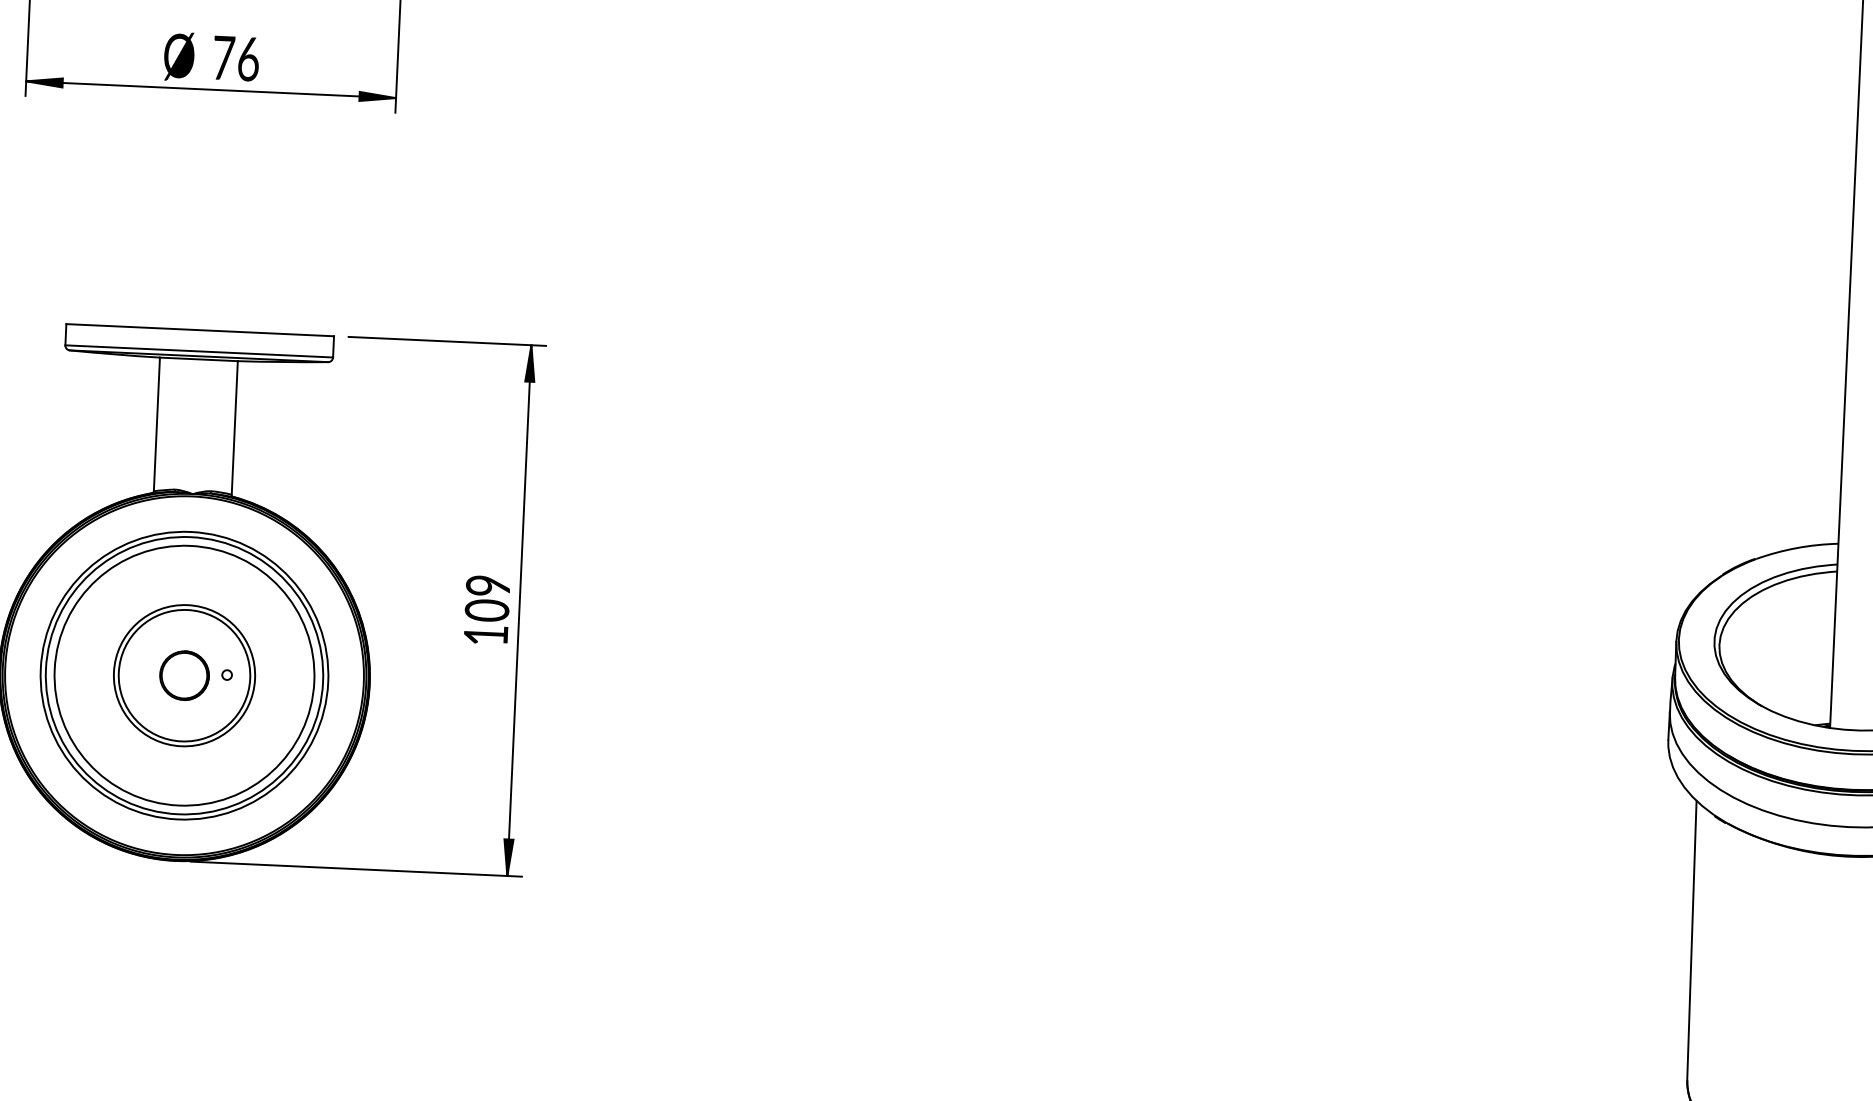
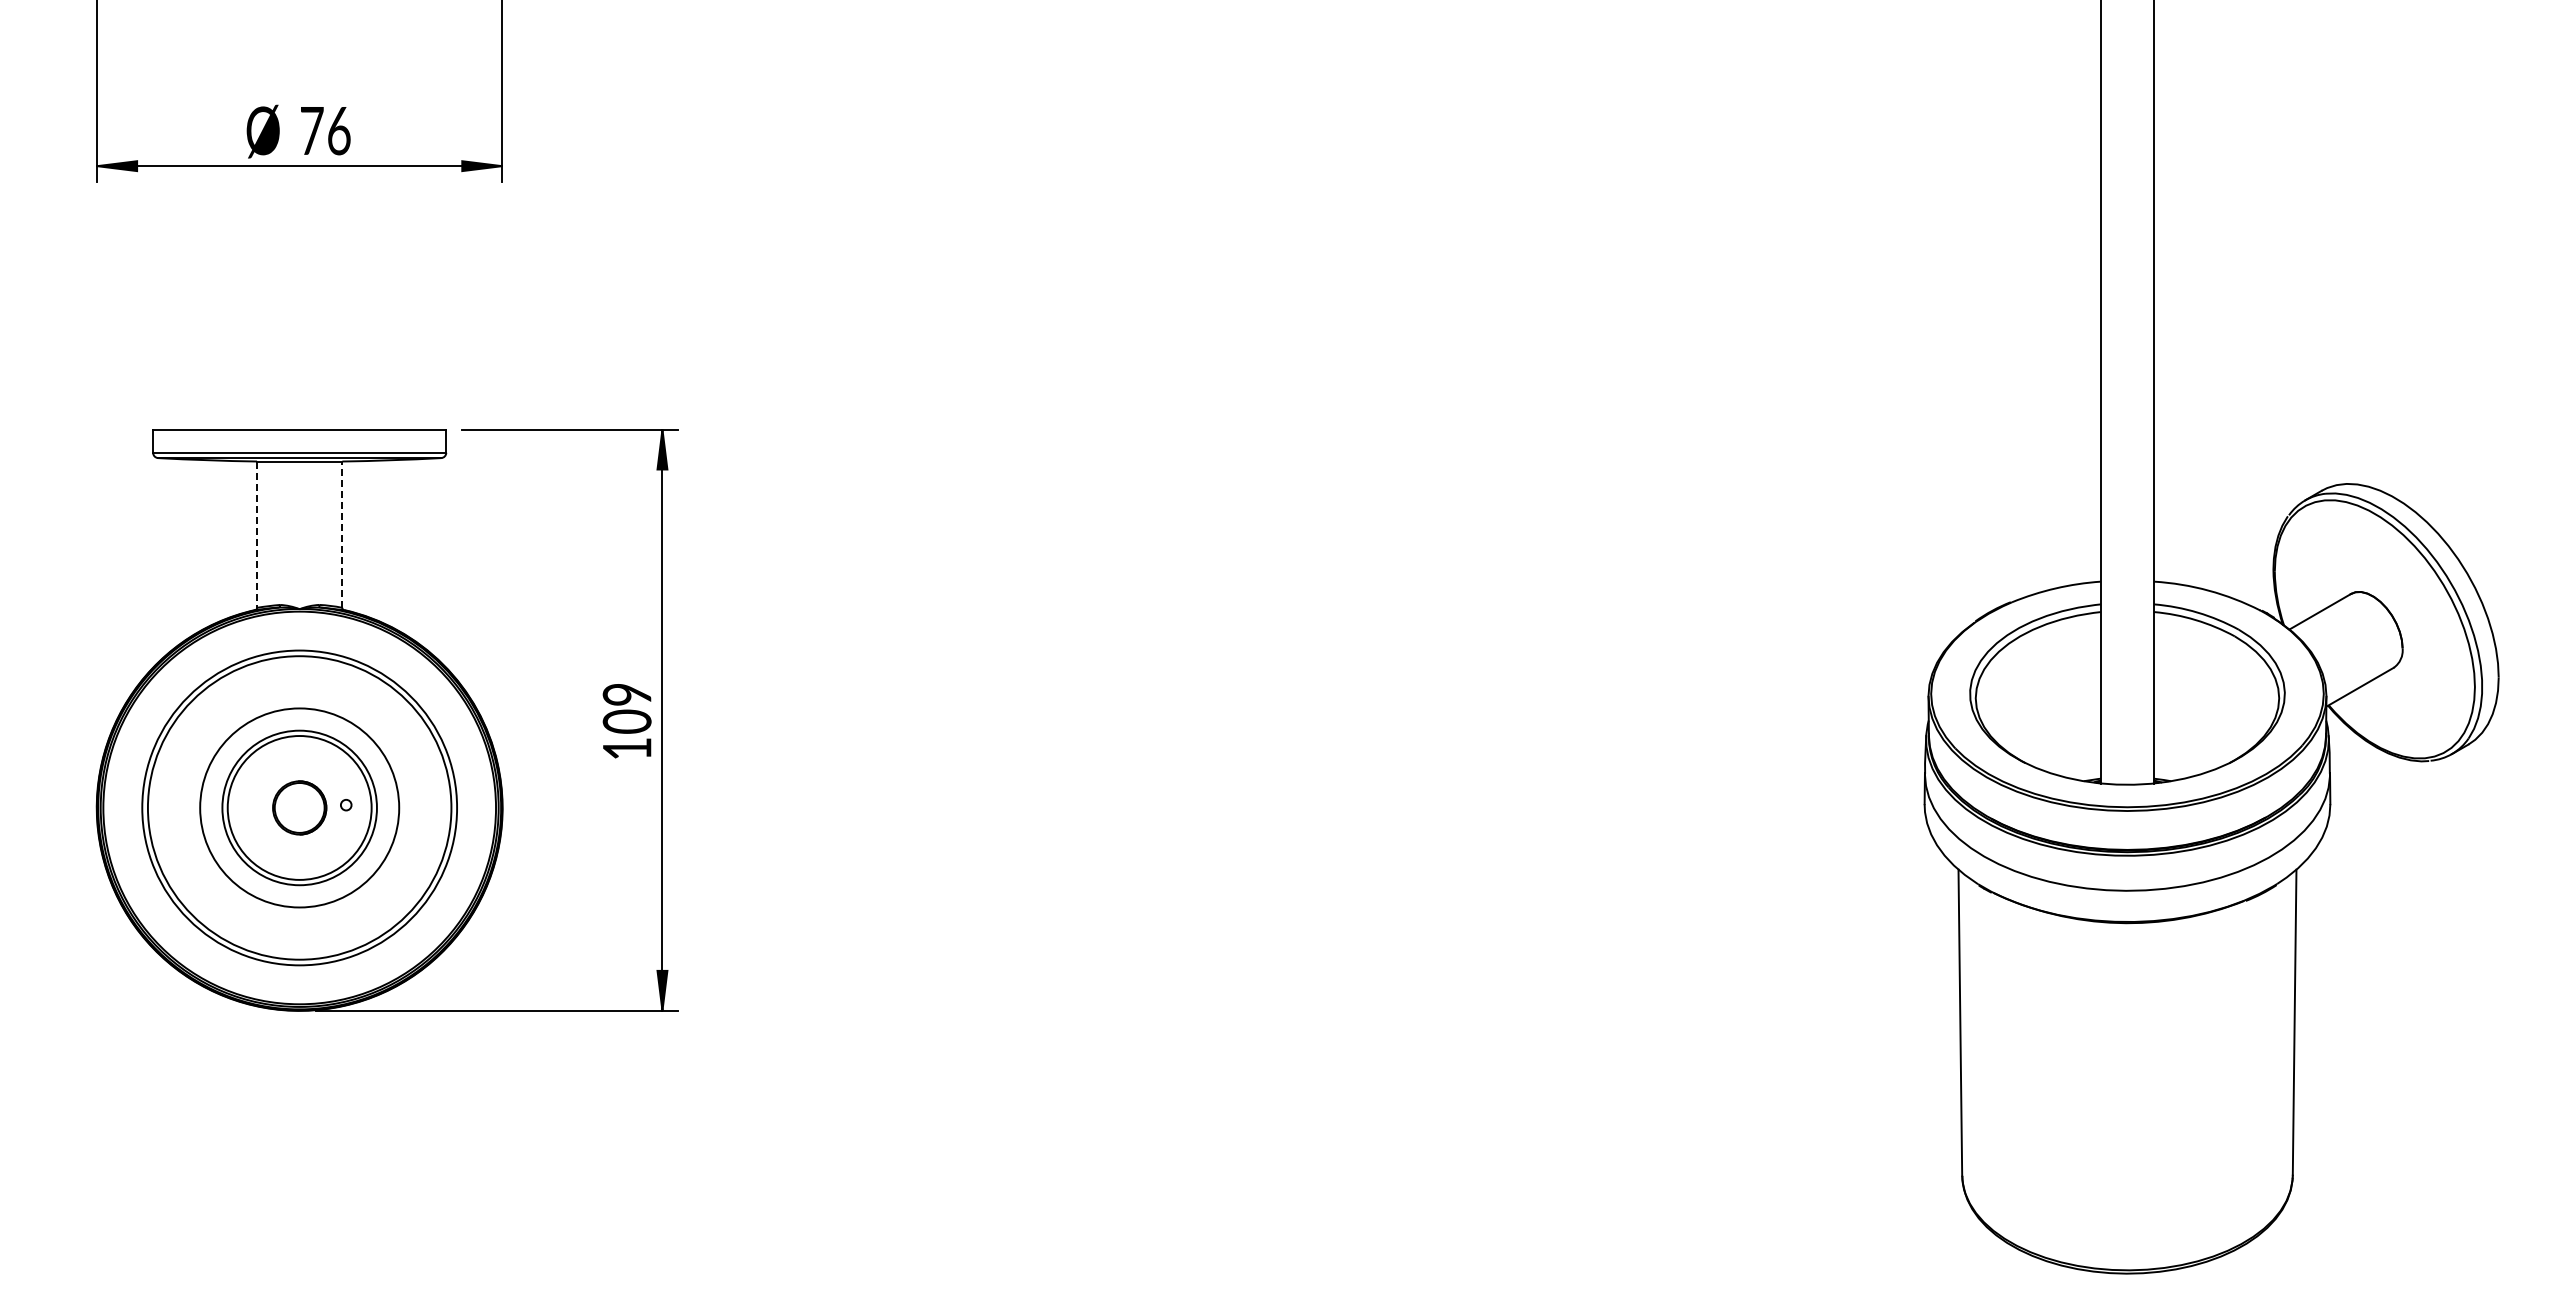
line: (157, 425) -> (257, 535), solid -> dashed
line: (234, 427) -> (342, 534), solid -> dashed
circle: (184, 675) -> (299, 807), size x0.7

